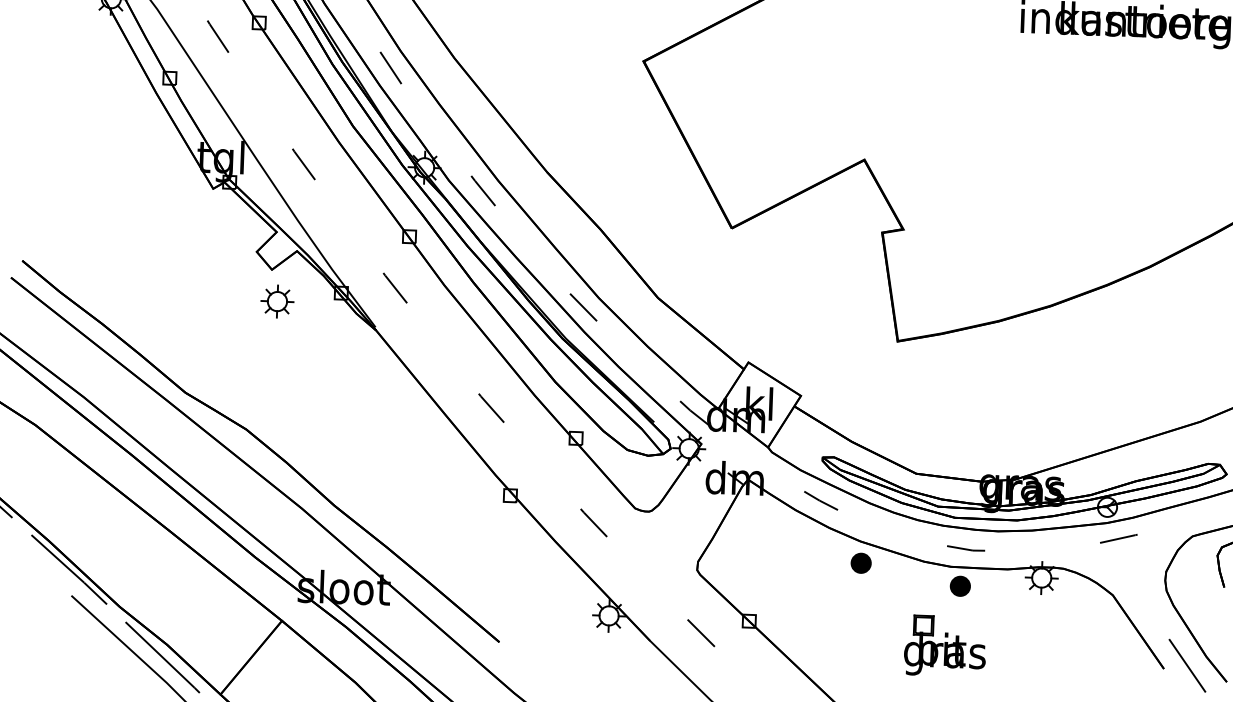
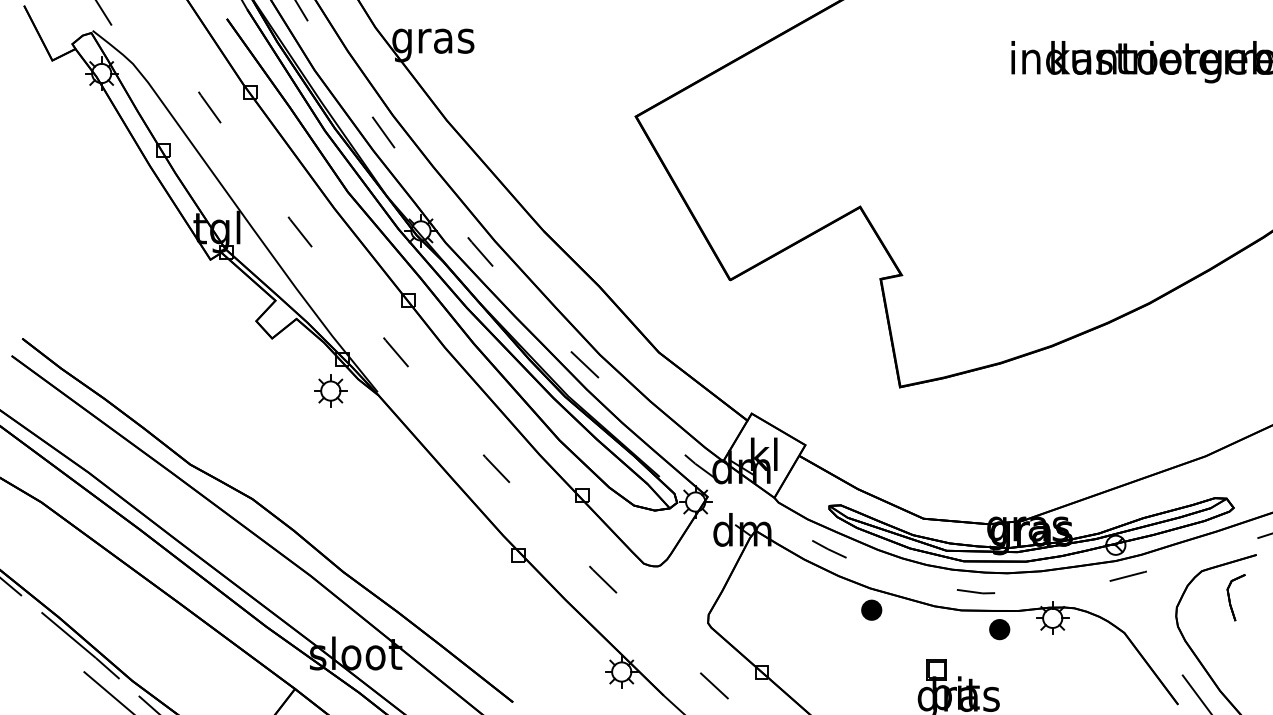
part: (277, 301) -> (330, 390), moved
part: (960, 586) -> (999, 629), moved

